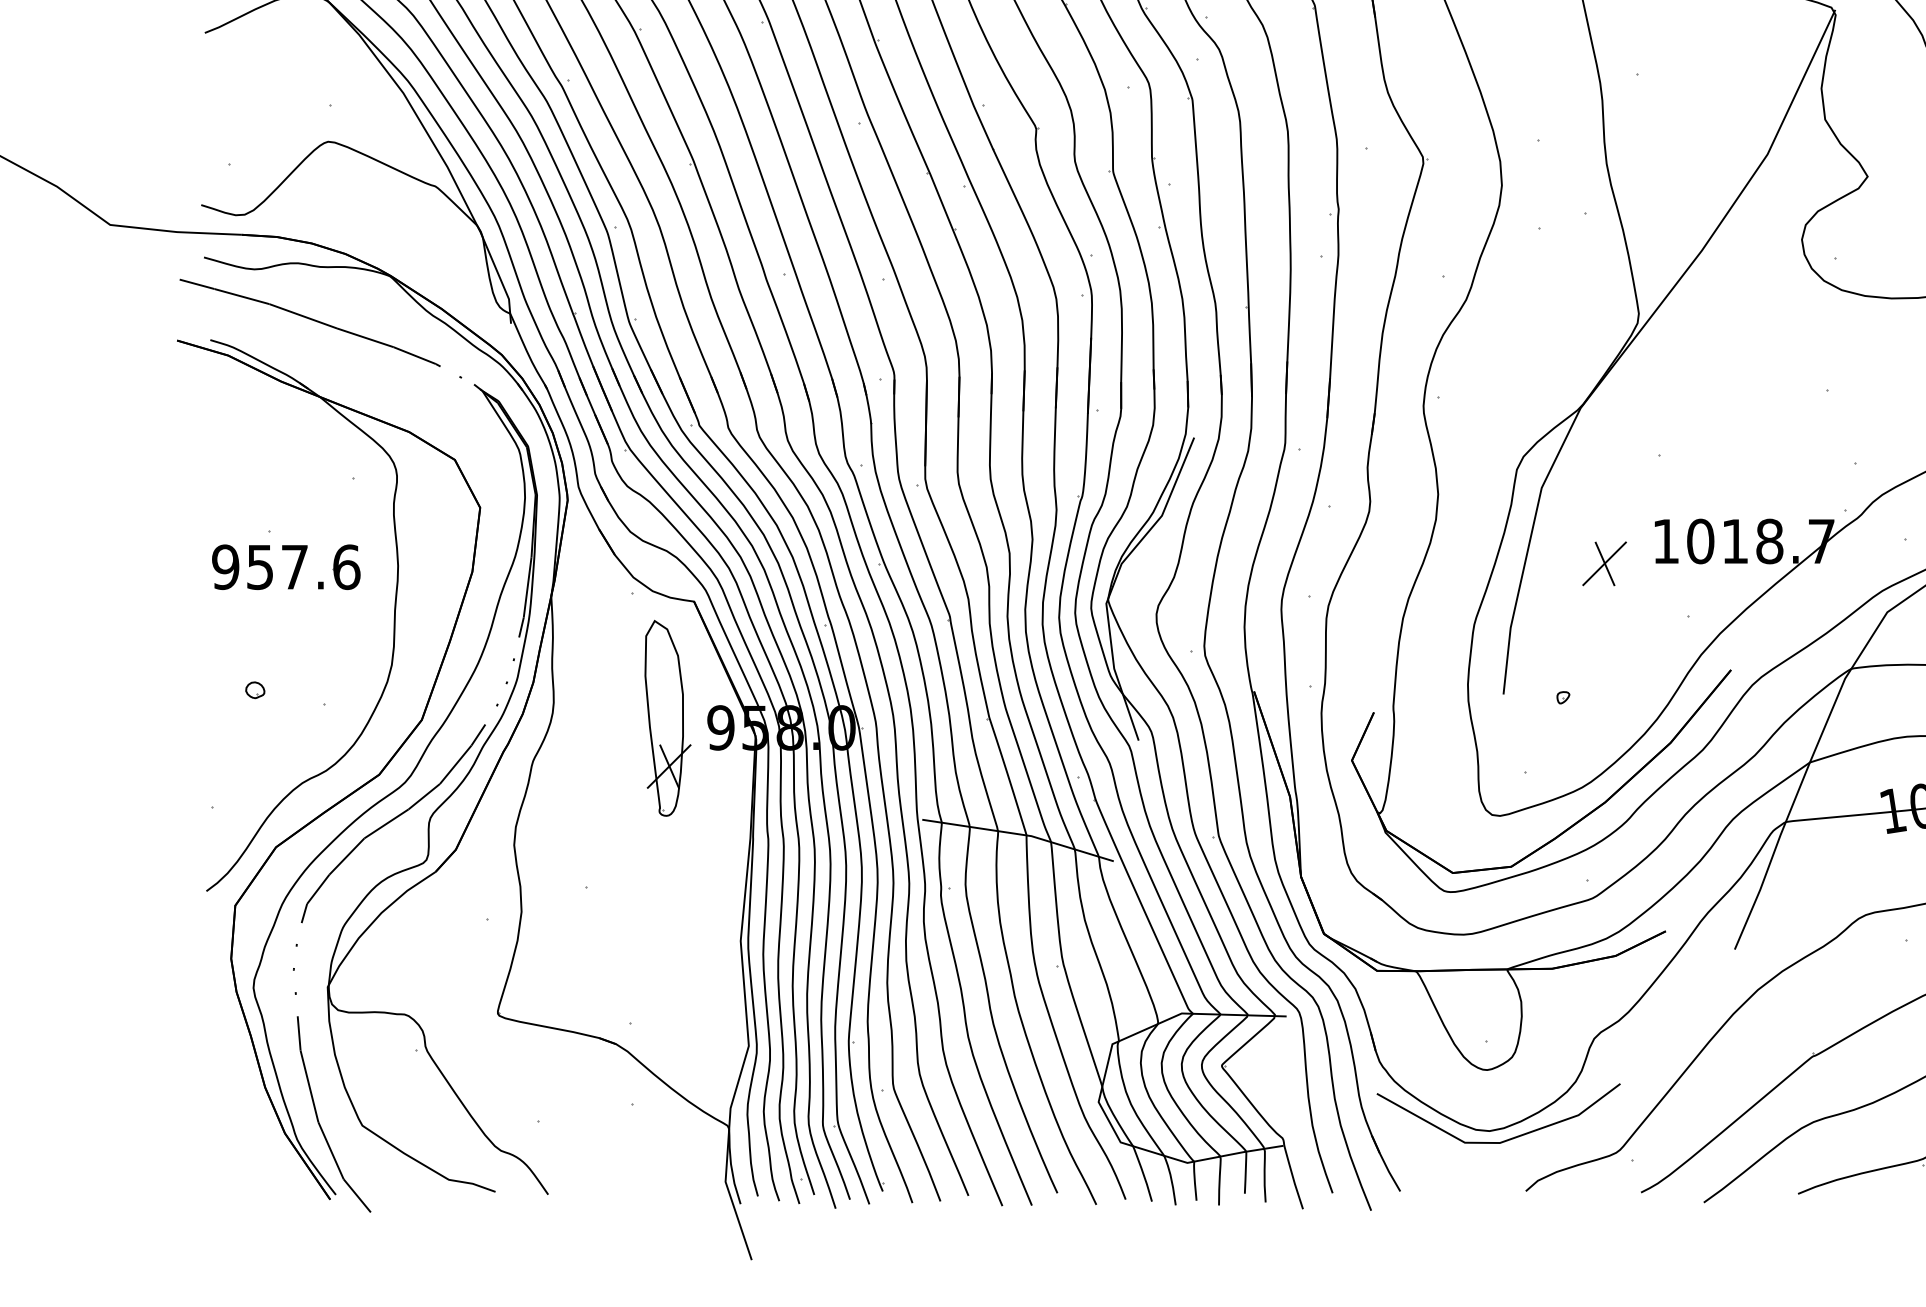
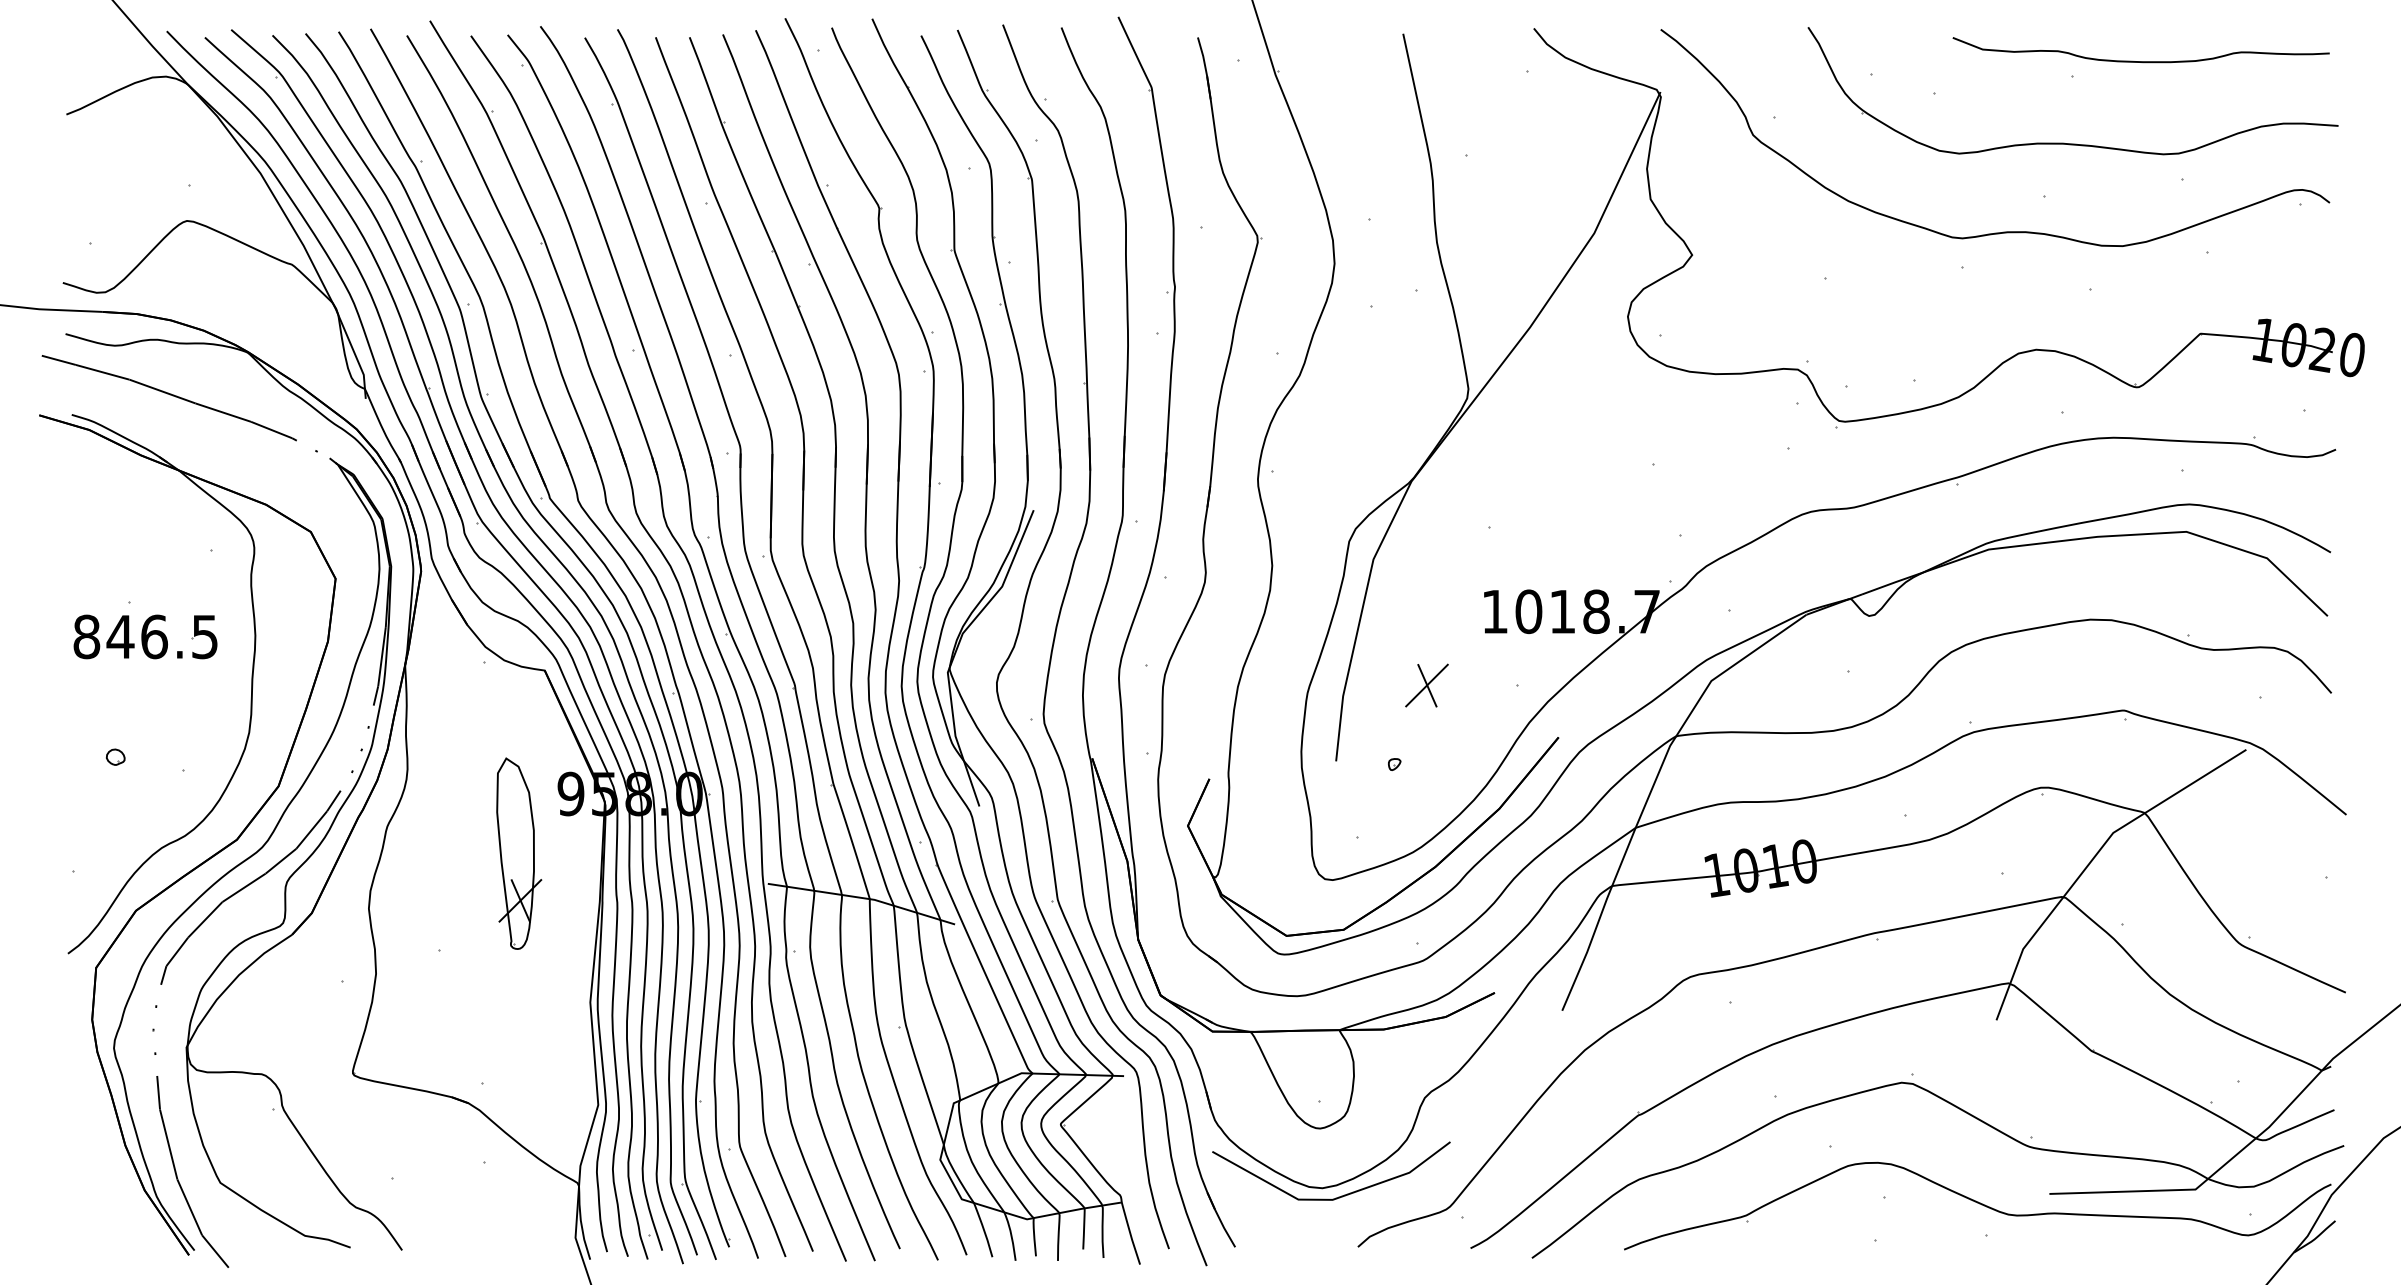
part: (1604, 563) -> (1426, 685), moved
text: (285, 566) -> (145, 636), 957.6 -> 846.5
part: (668, 718) -> (519, 853), moved

